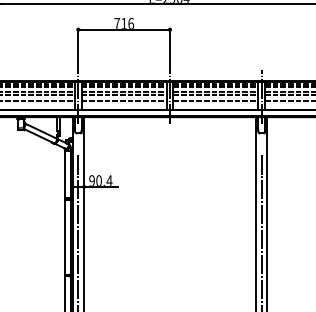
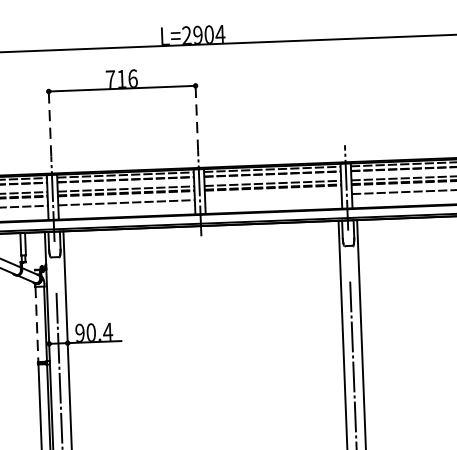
line: (78, 49) -> (50, 123), solid -> dashed
line: (170, 49) -> (197, 117), solid -> dashed
line: (215, 100) -> (272, 196), removed
line: (65, 175) -> (37, 326), solid -> dashed

